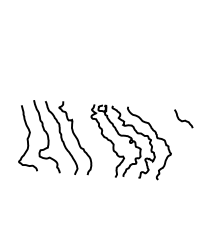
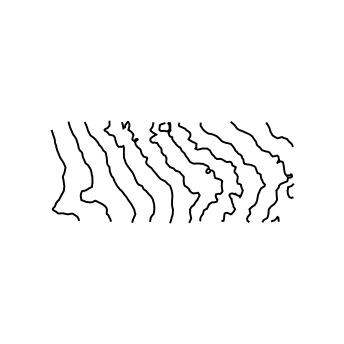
curve: (90, 137) -> (150, 168), added
part: (180, 139) -> (276, 163), added

